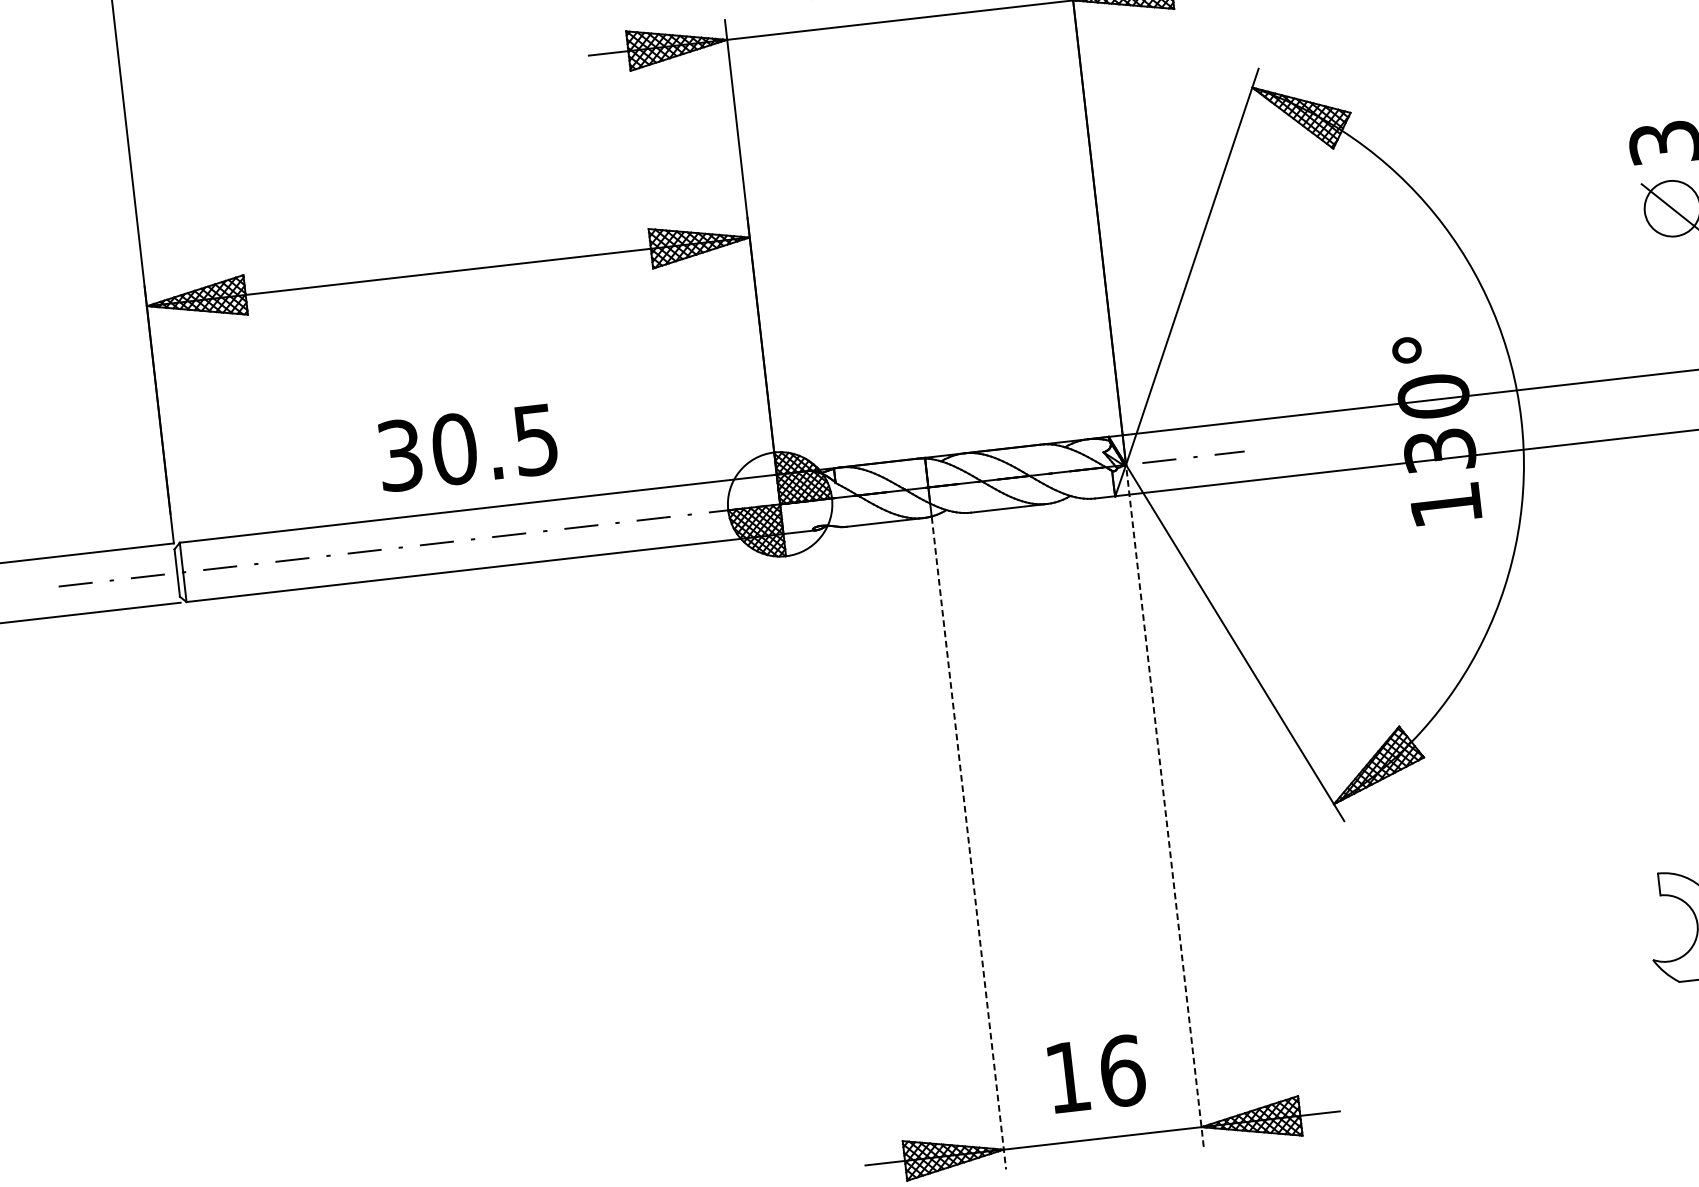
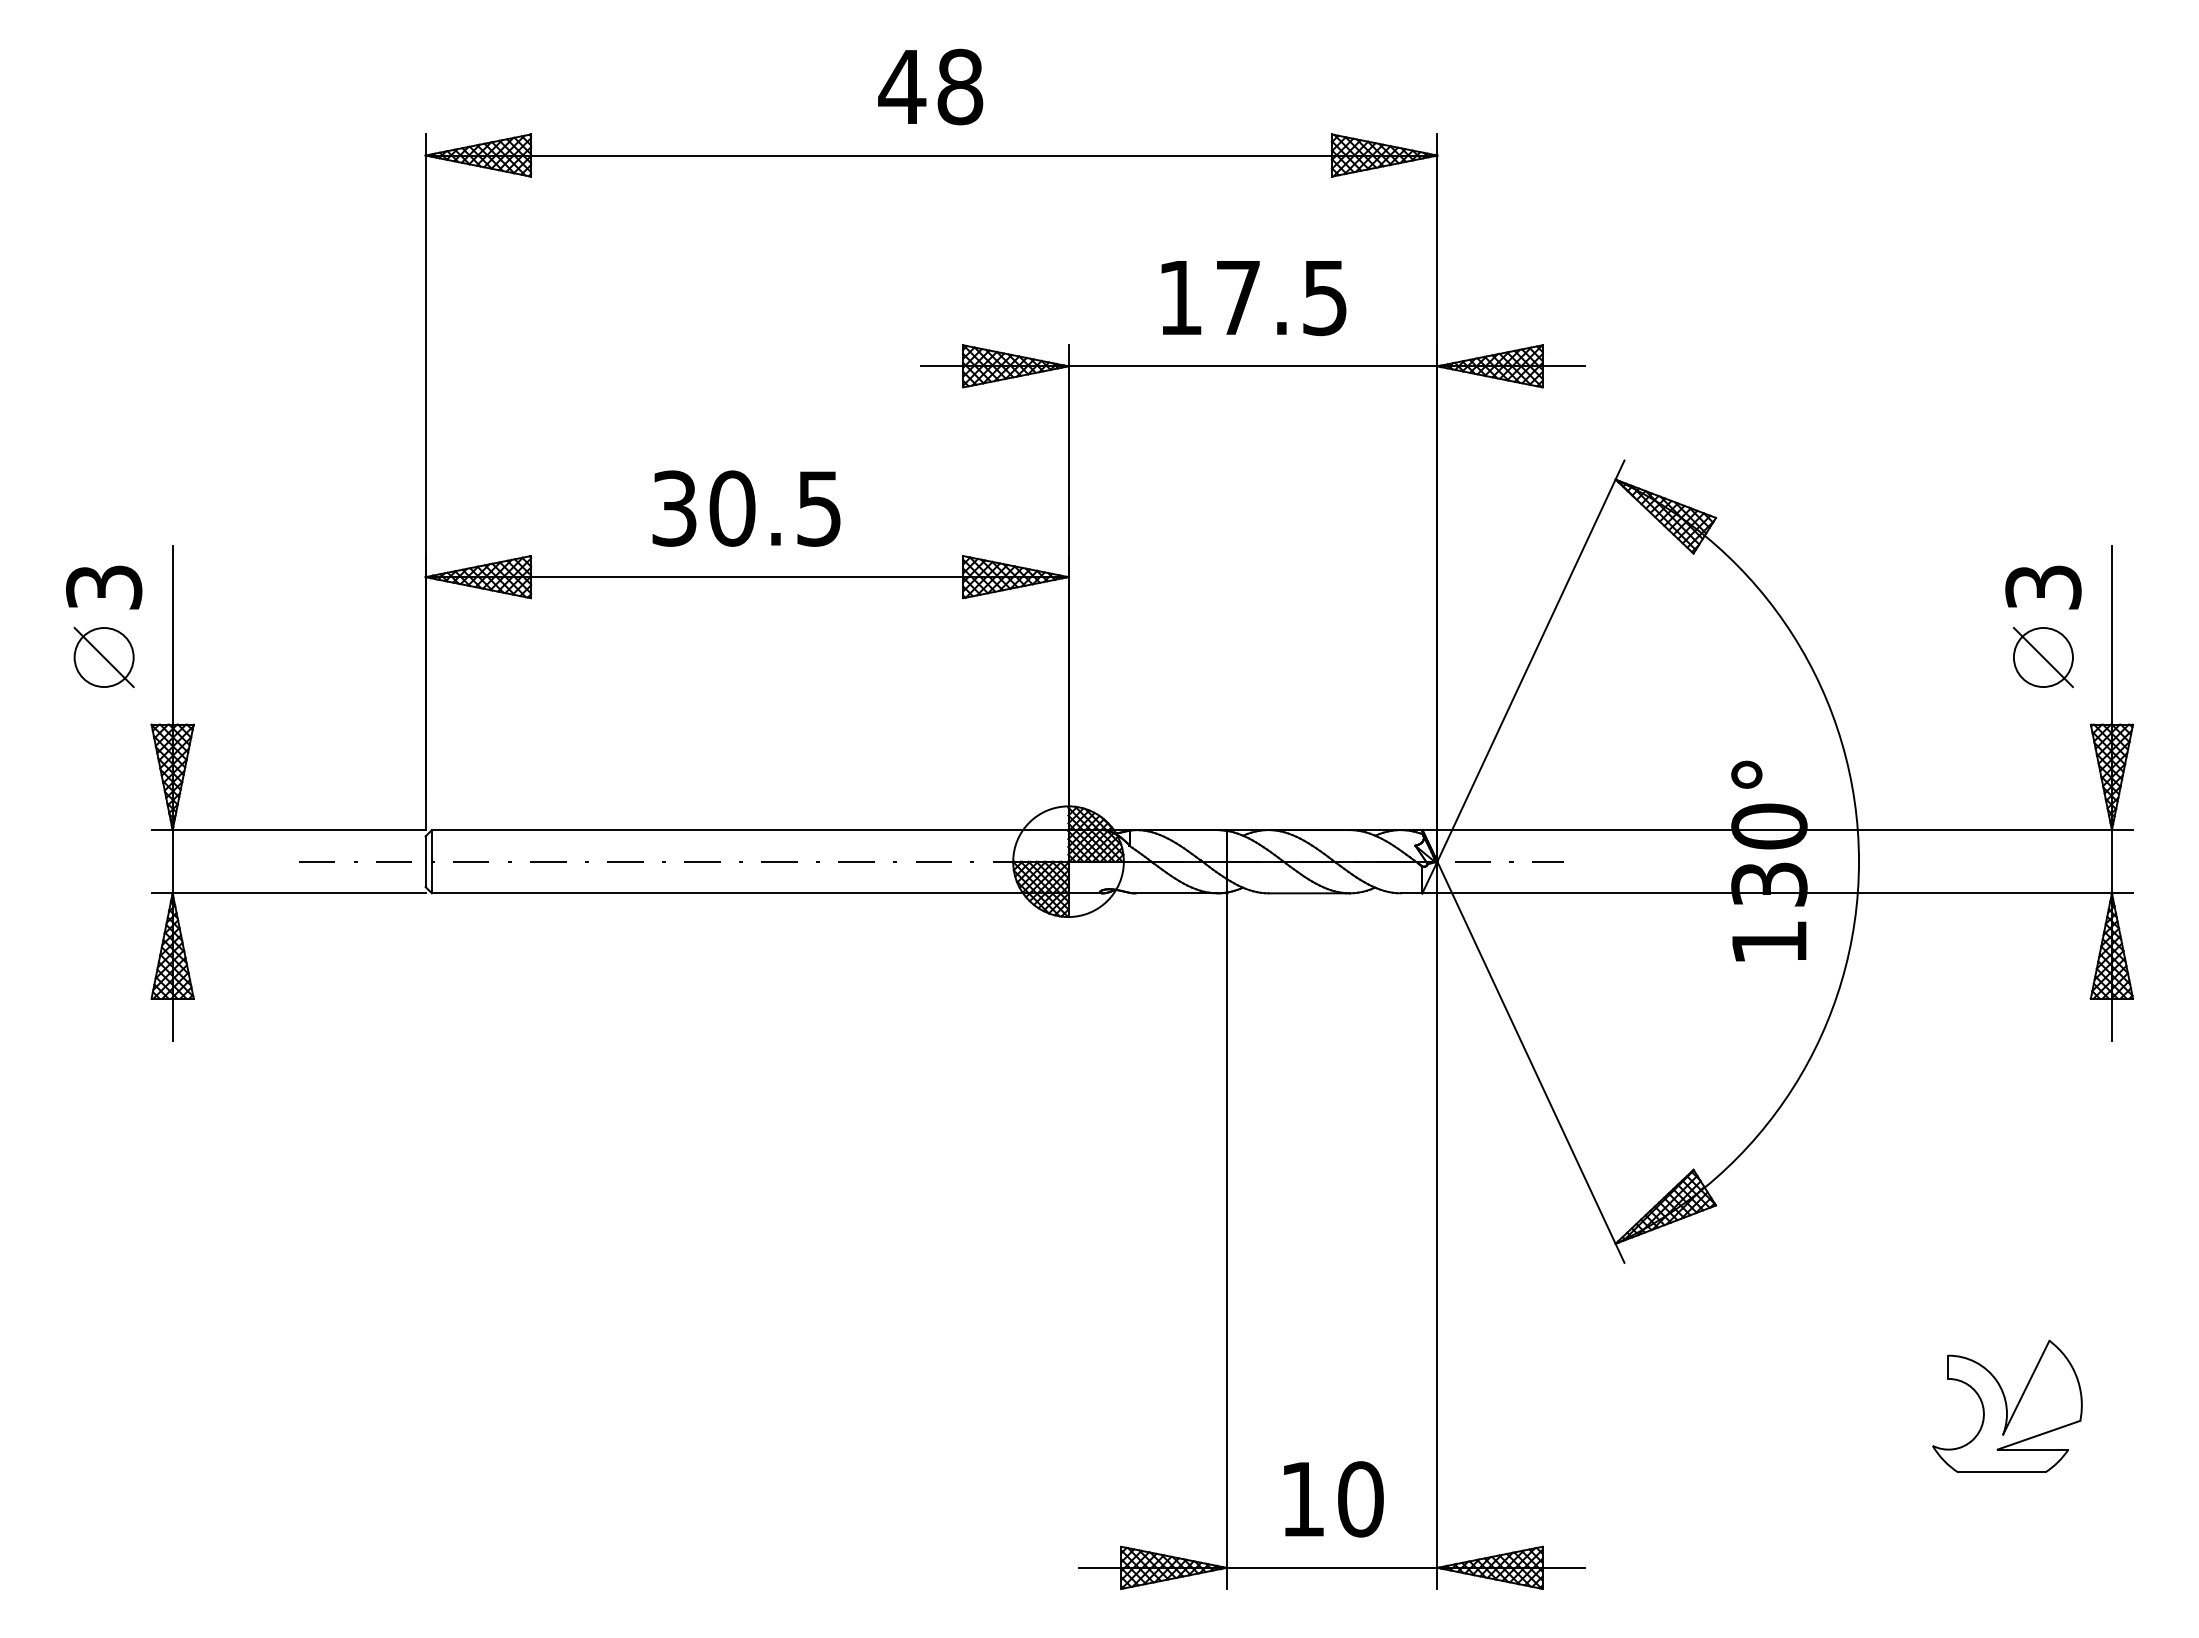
text: (467, 447) -> (746, 508), moved
line: (1165, 806) -> (1437, 1225), dashed -> solid
line: (968, 843) -> (1226, 1241), dashed -> solid
text: (1123, 1071) -> (1361, 1499), 16 -> 10

